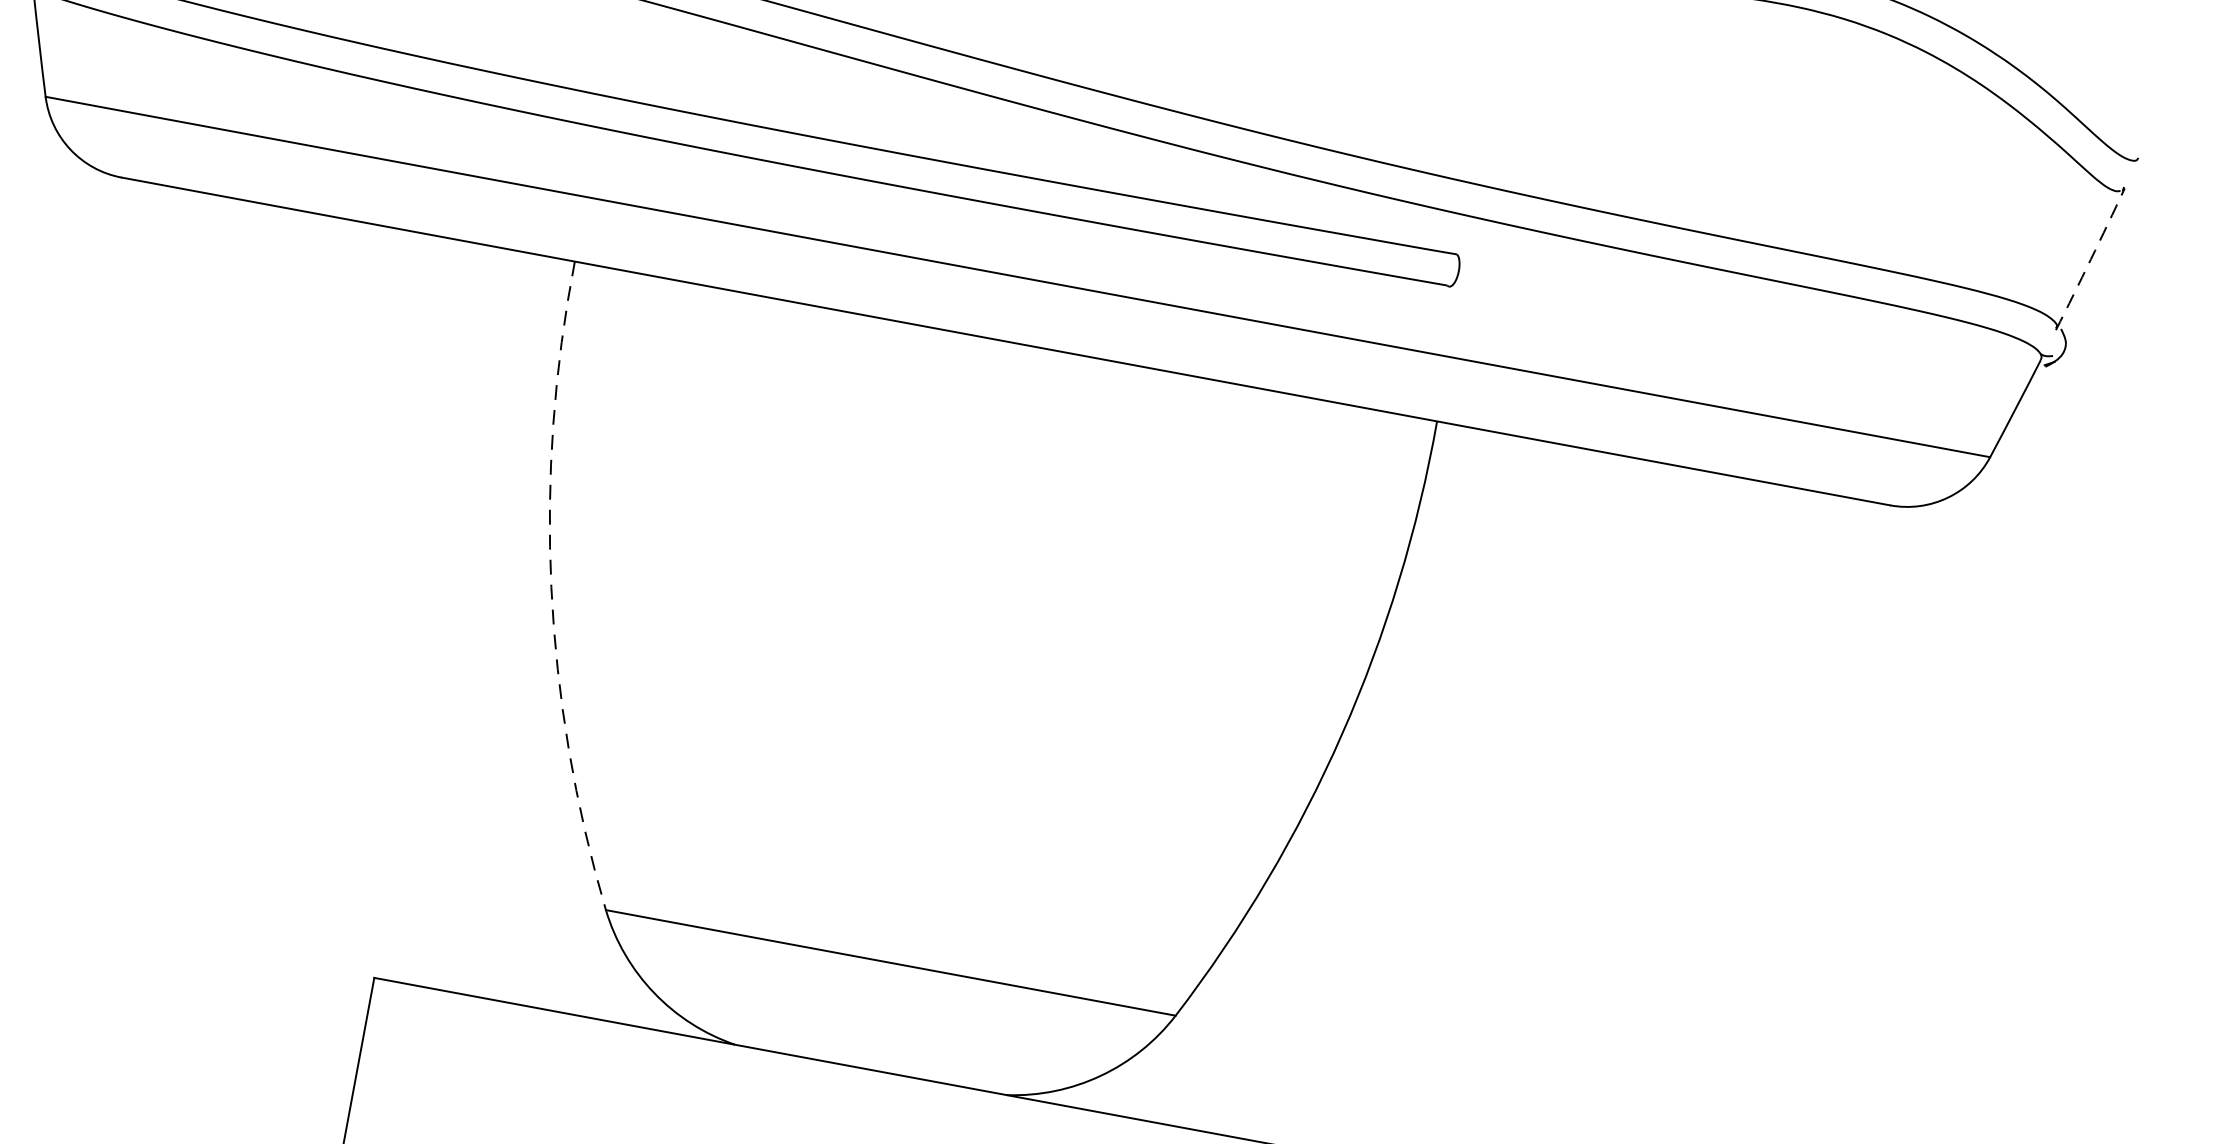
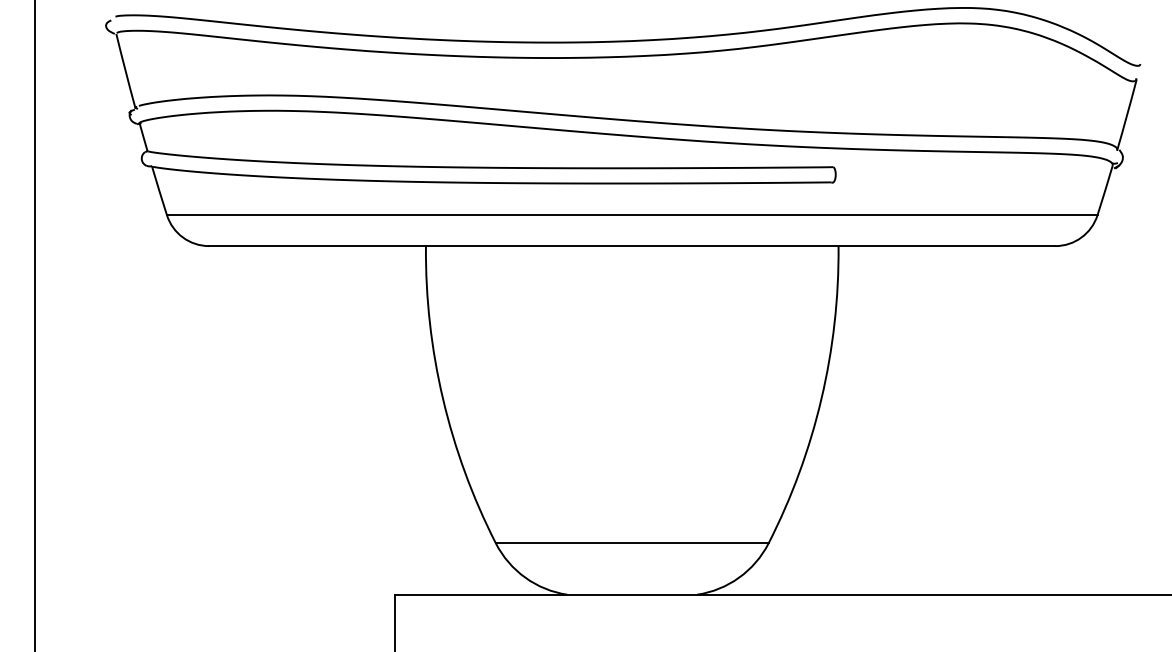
arc: (2091, 260) -> (1127, 115), dashed -> solid
arc: (552, 588) -> (443, 399), dashed -> solid

